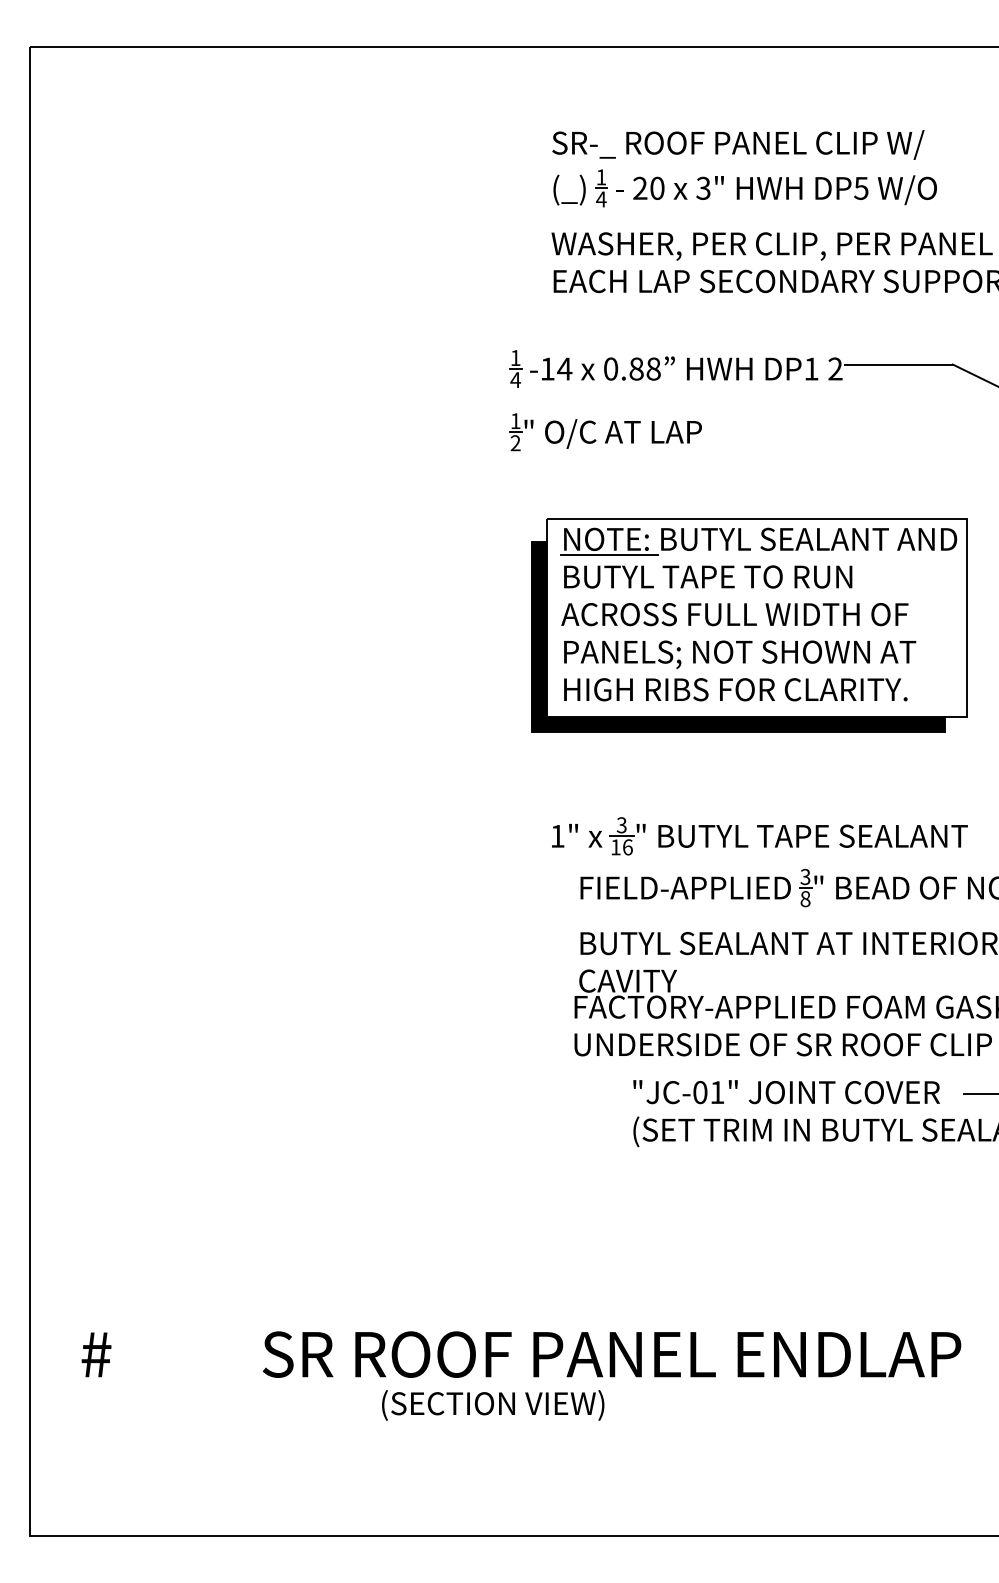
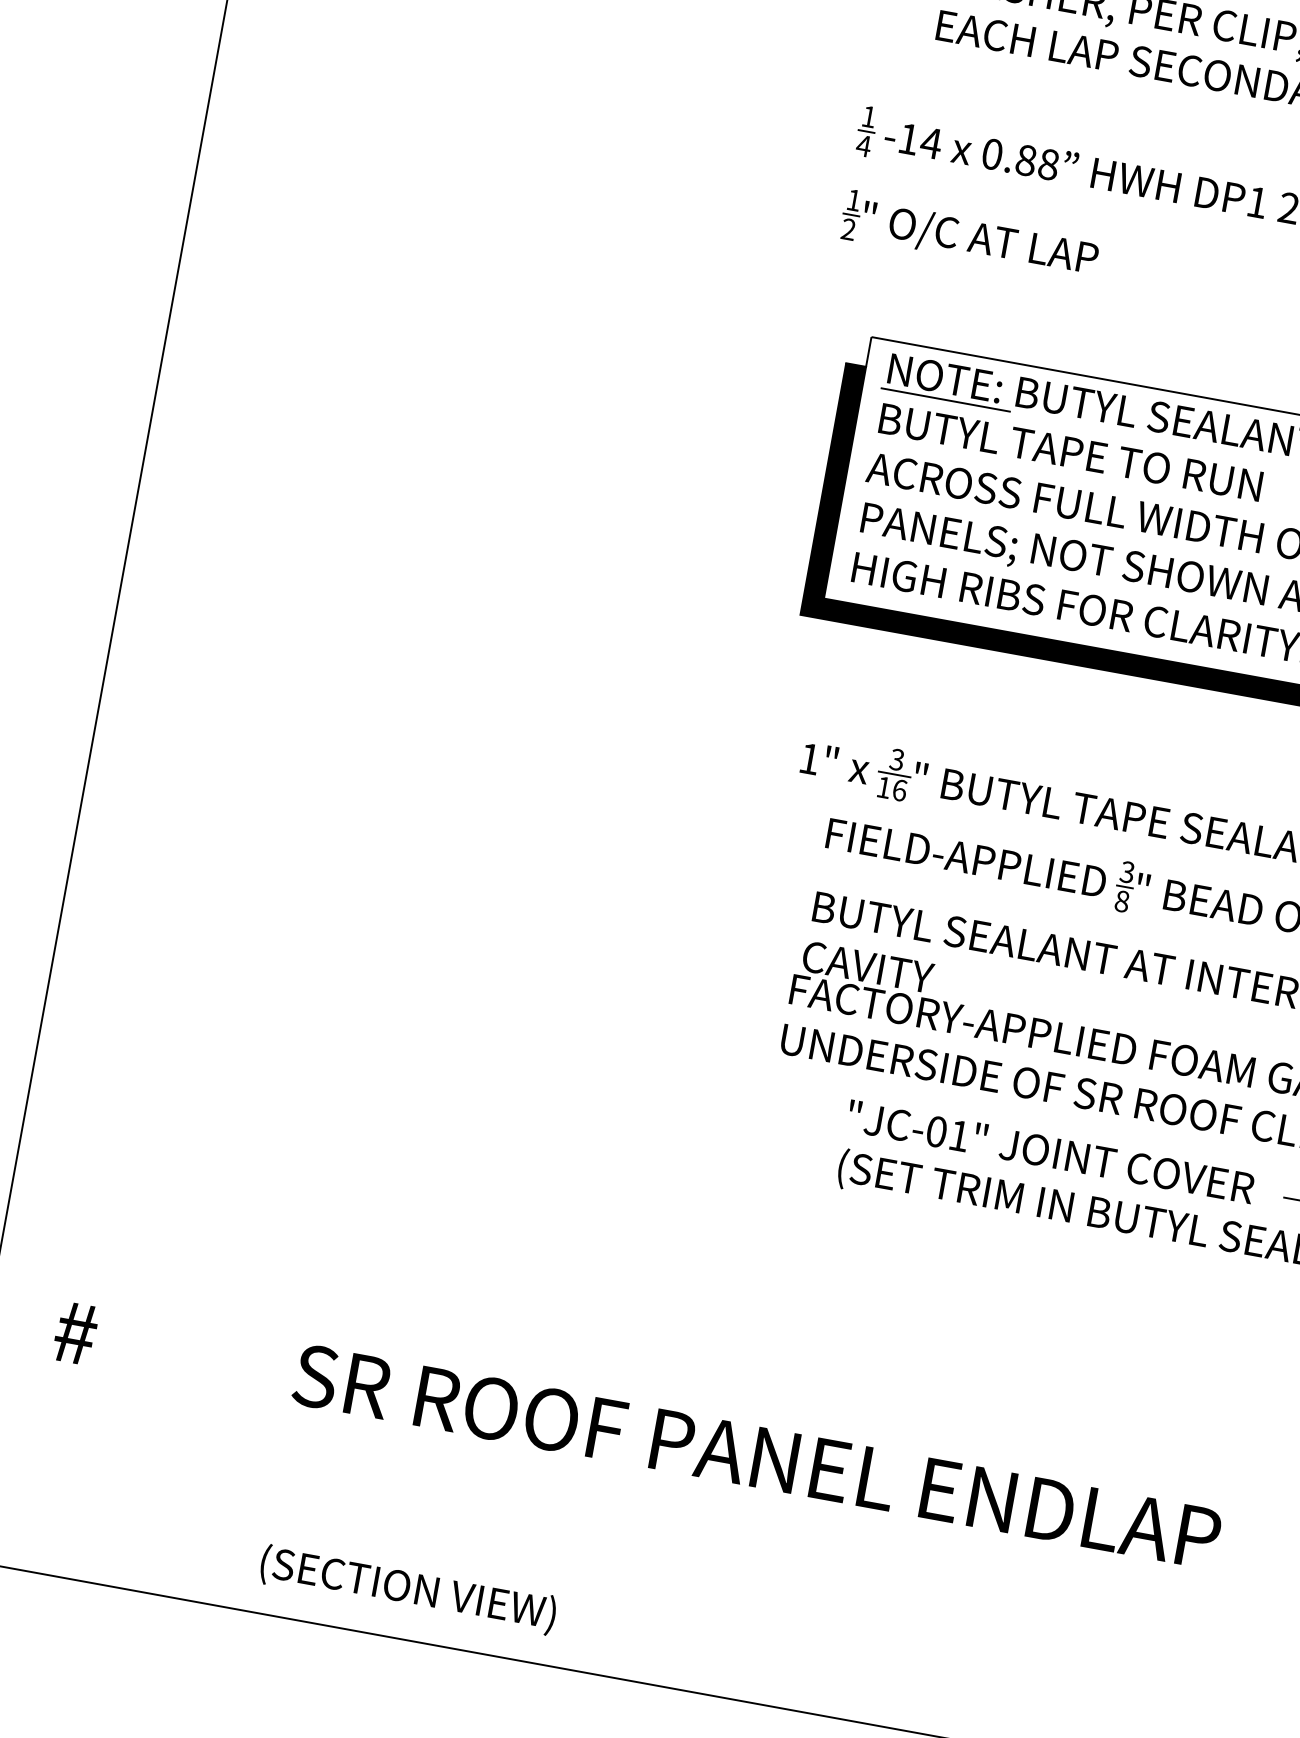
text: (493, 1405) -> (408, 1590), moved

